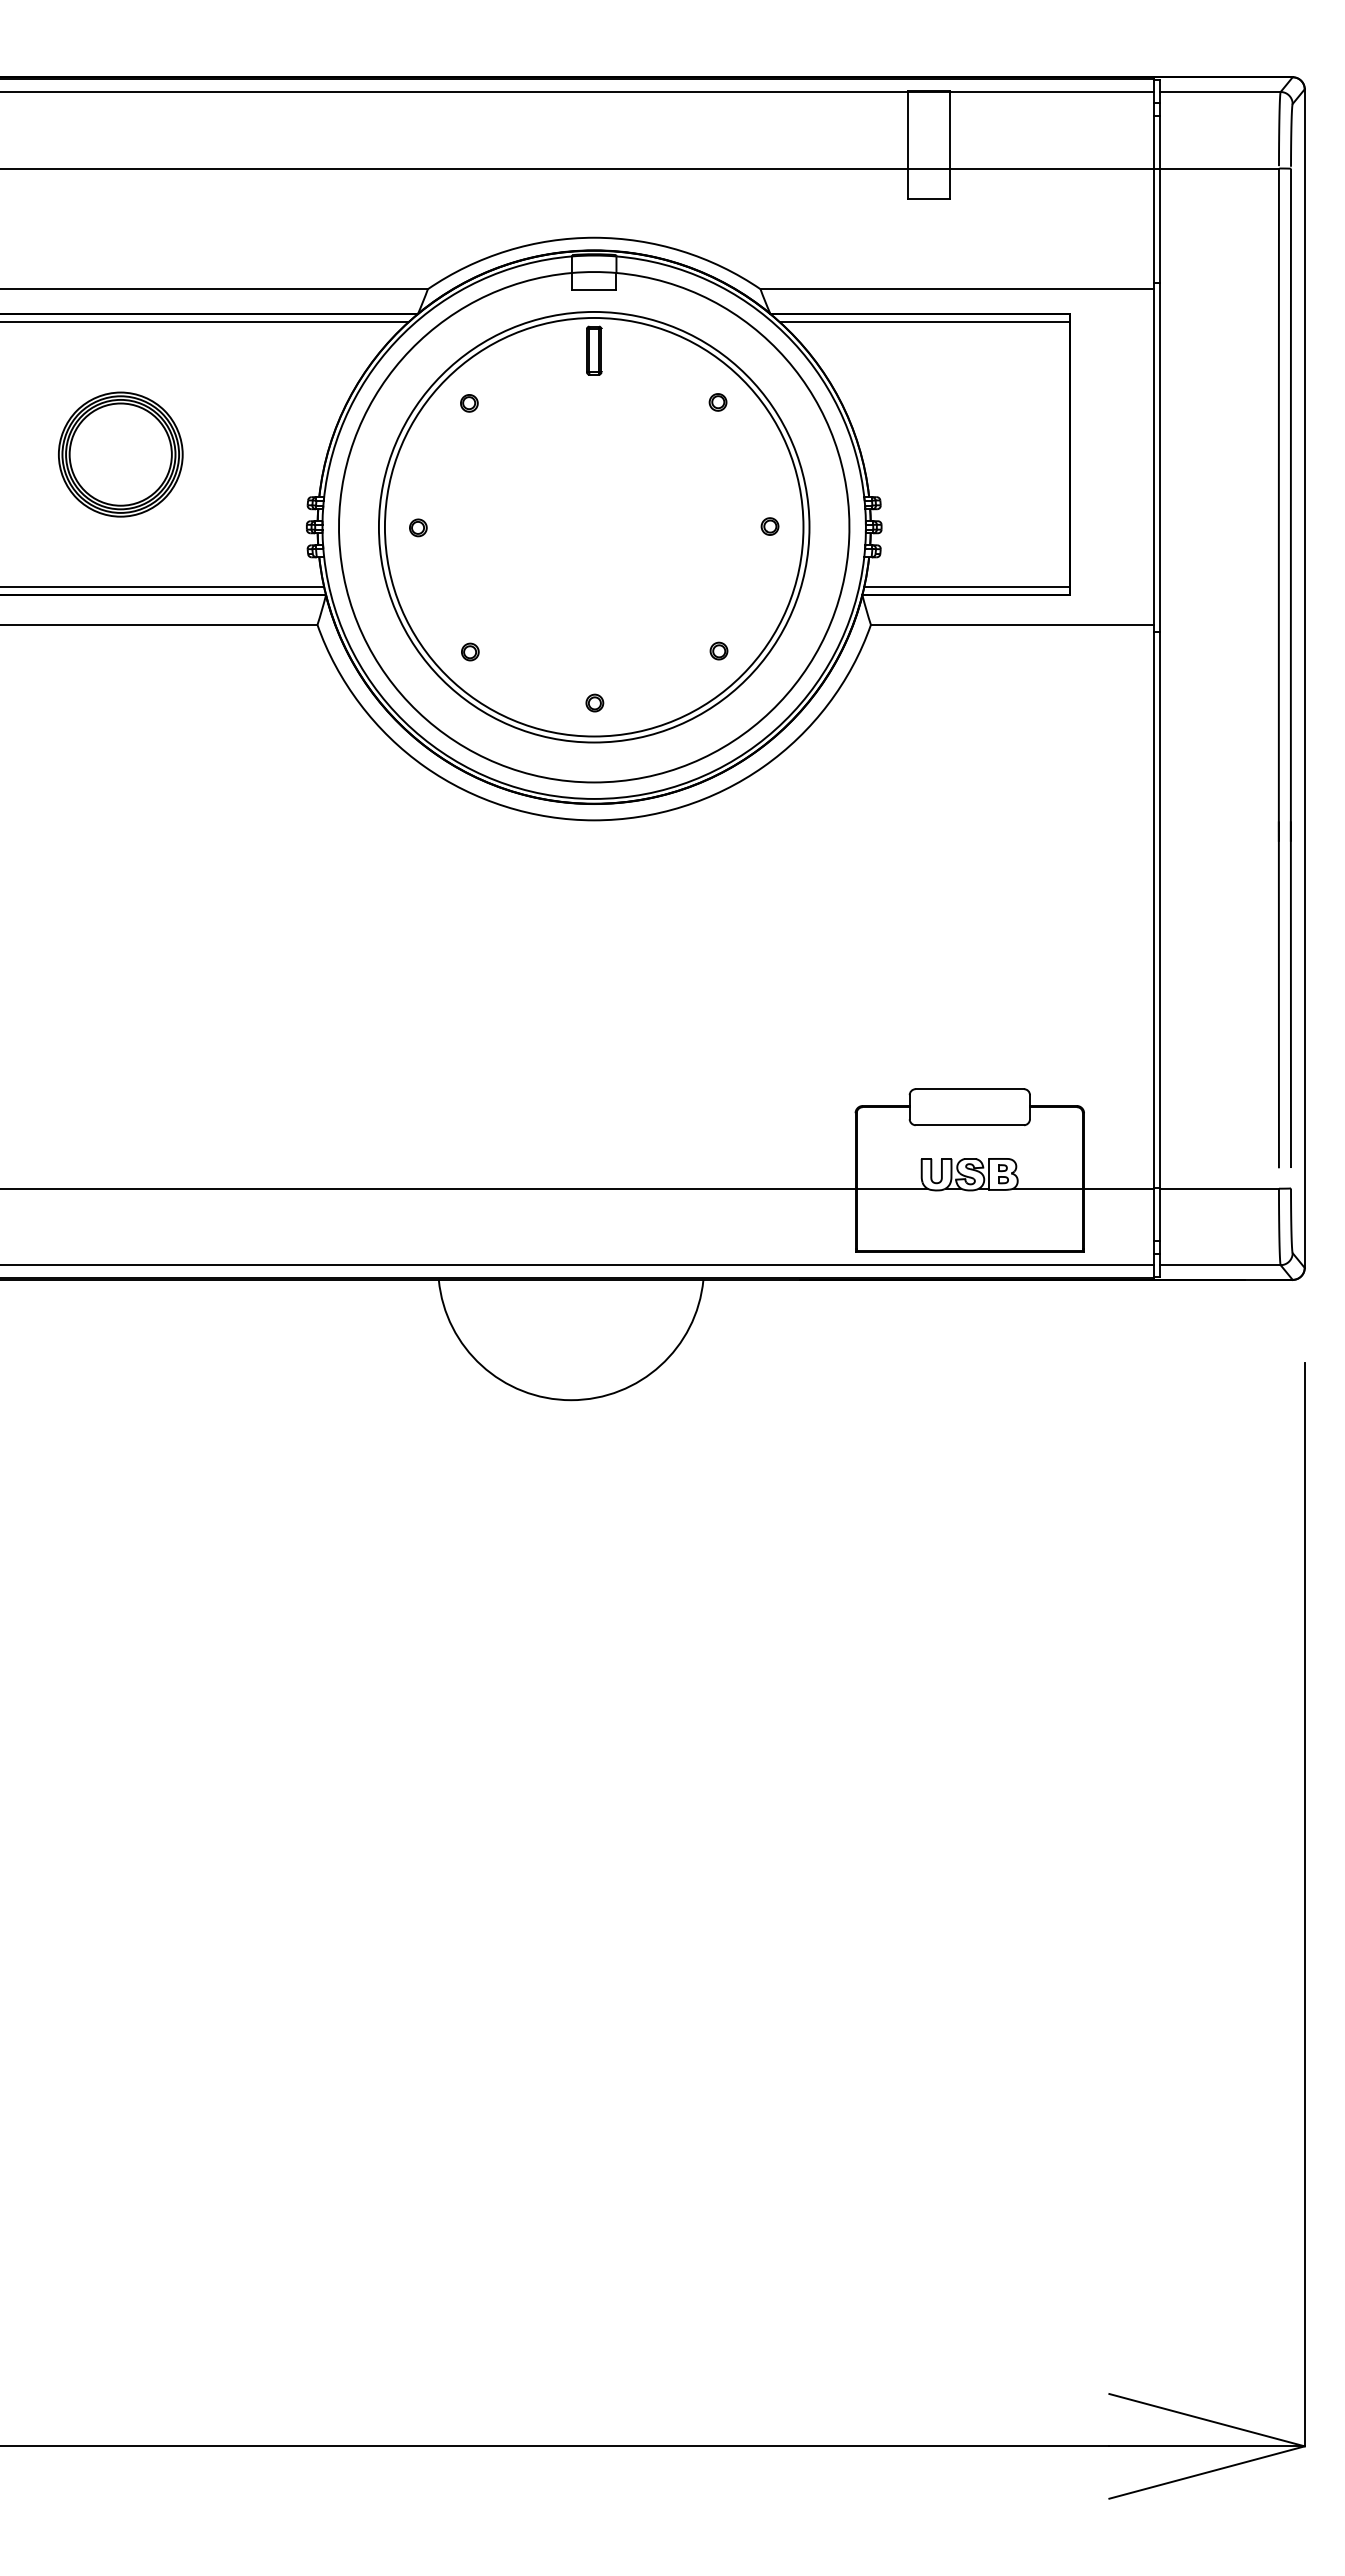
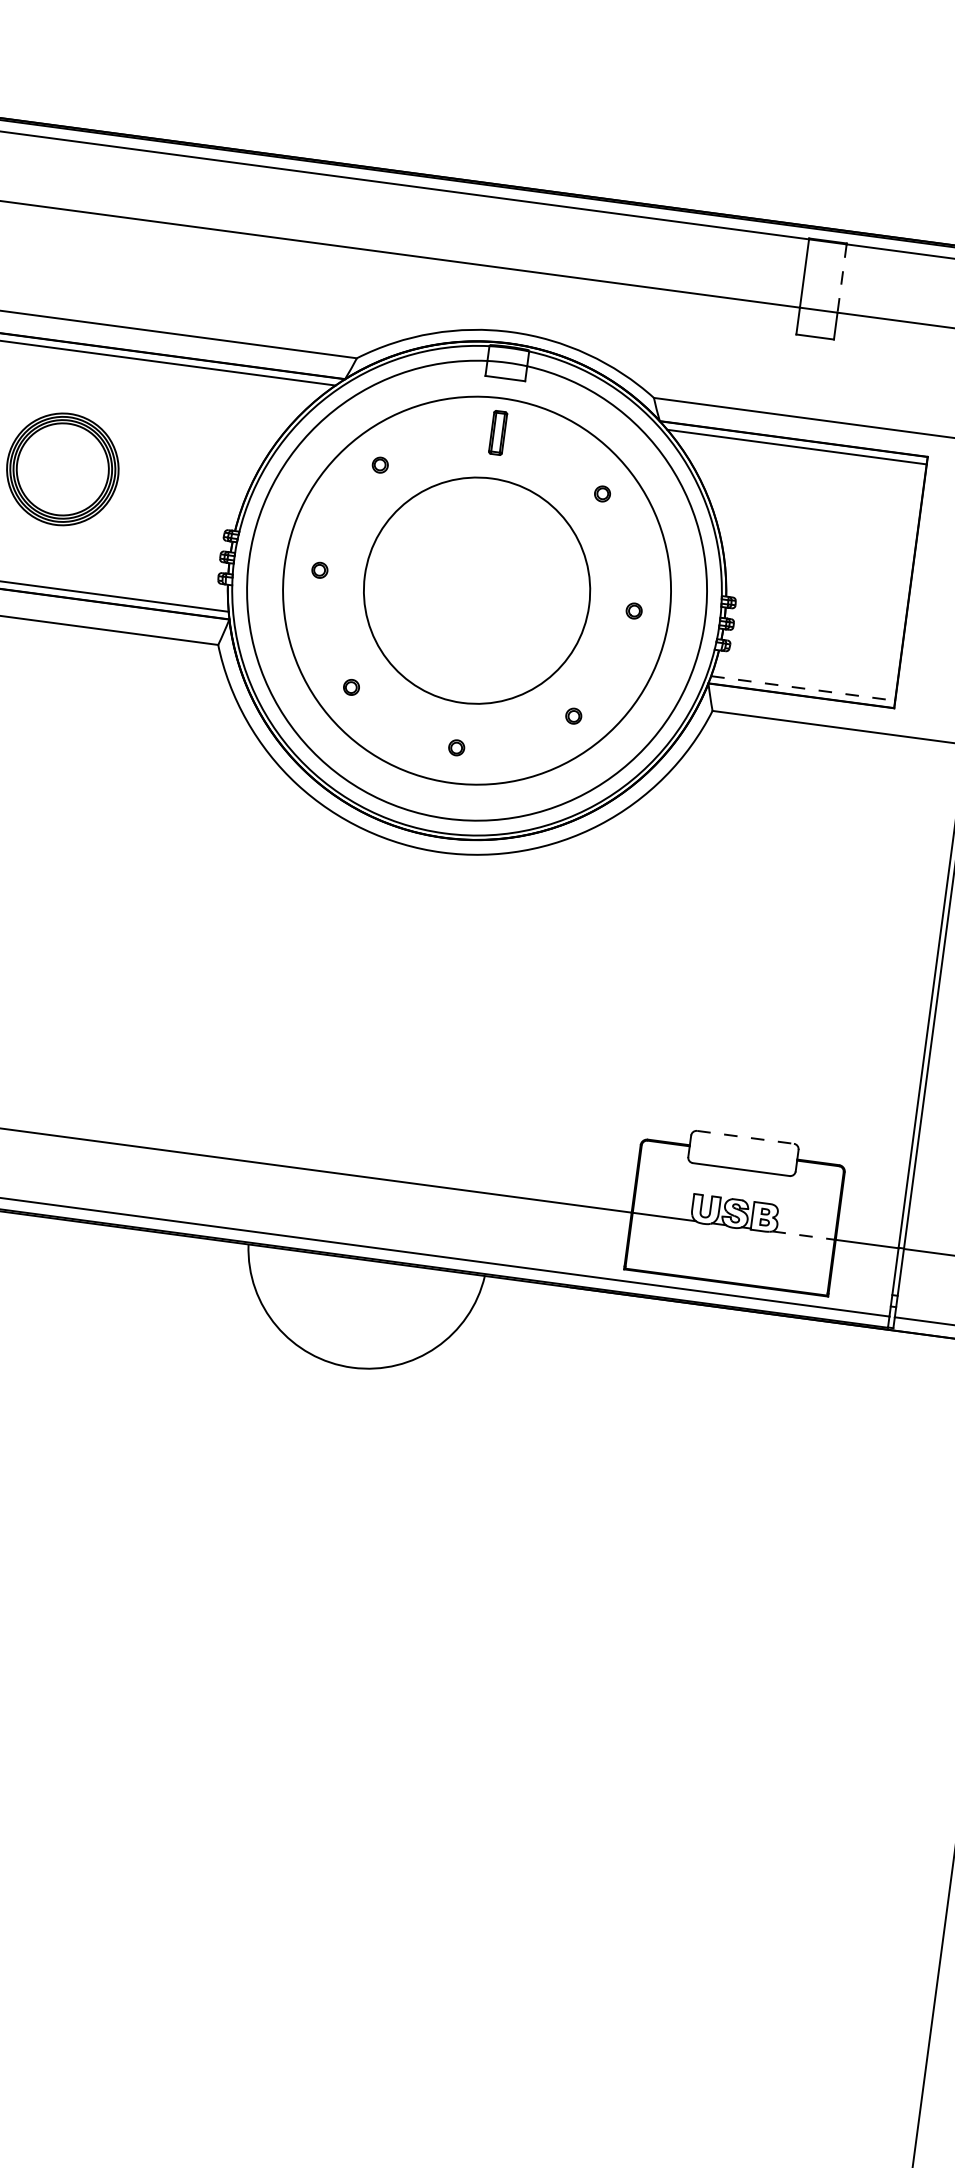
line: (949, 130) -> (841, 278), solid -> dashed
circle: (593, 526) -> (476, 589), size x0.6
line: (967, 586) -> (803, 688), solid -> dashed
line: (970, 1089) -> (746, 1137), solid -> dashed
line: (1048, 1188) -> (804, 1235), solid -> dashed

